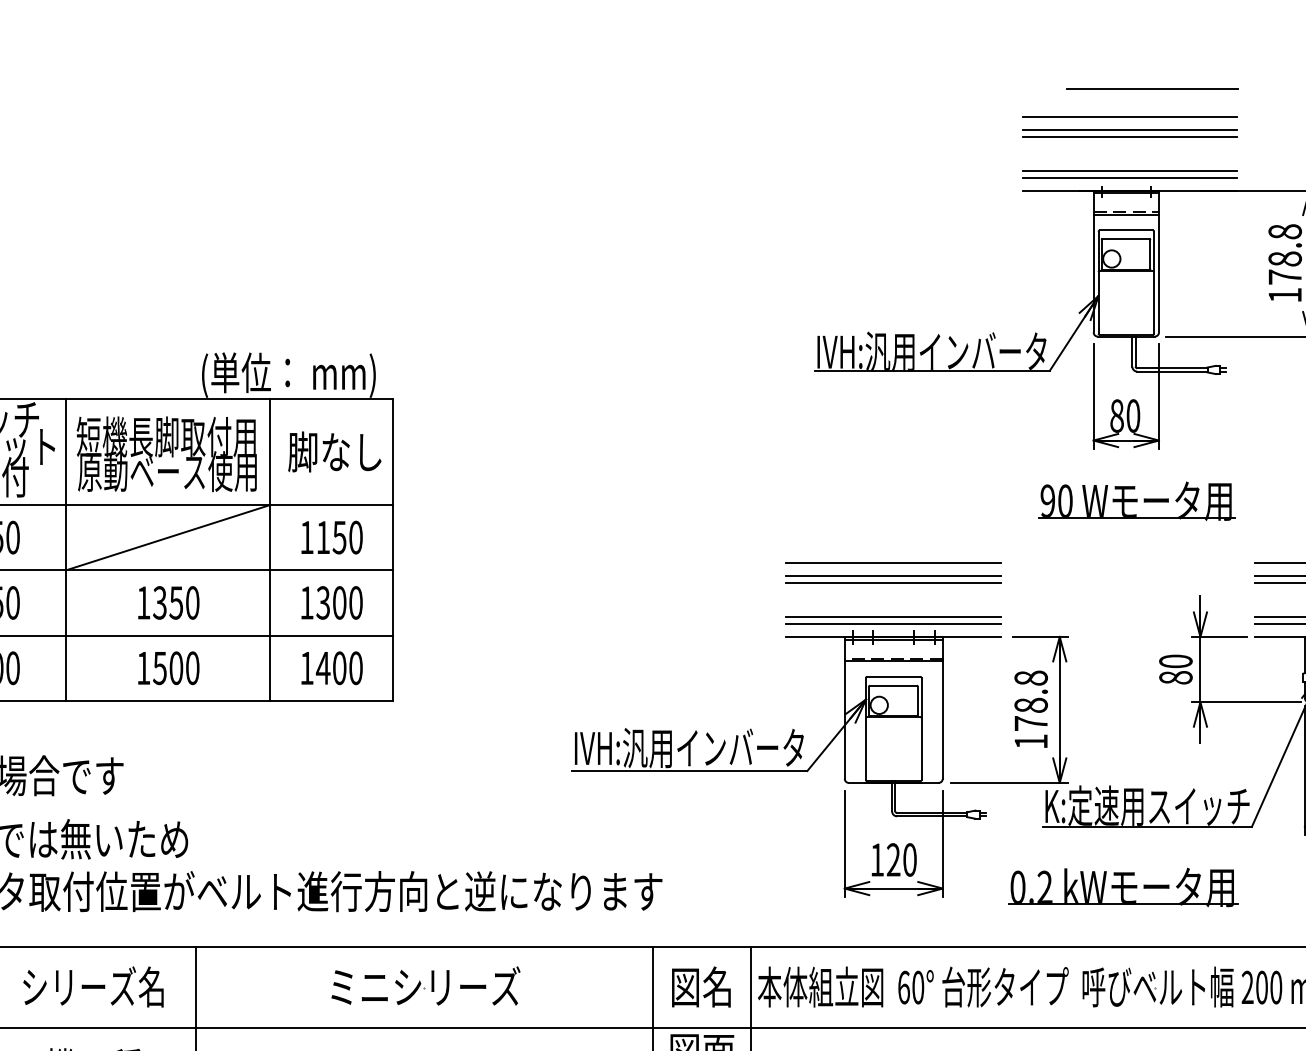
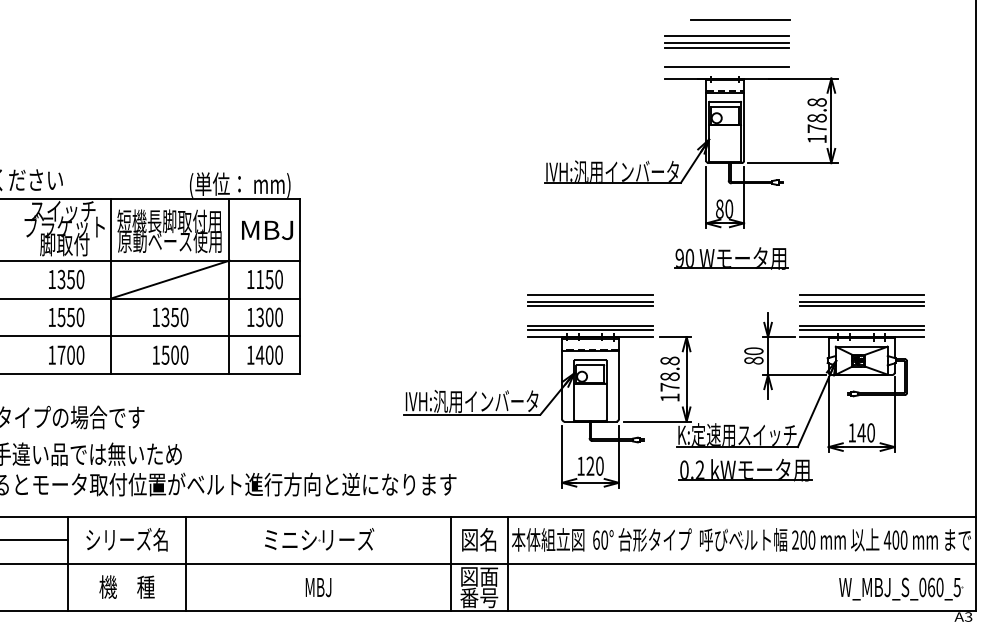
line: (1130, 178) -> (727, 71), removed
text: (334, 451) -> (266, 229), 脚なし -> MBJ
part: (1123, 886) -> (745, 469), moved

